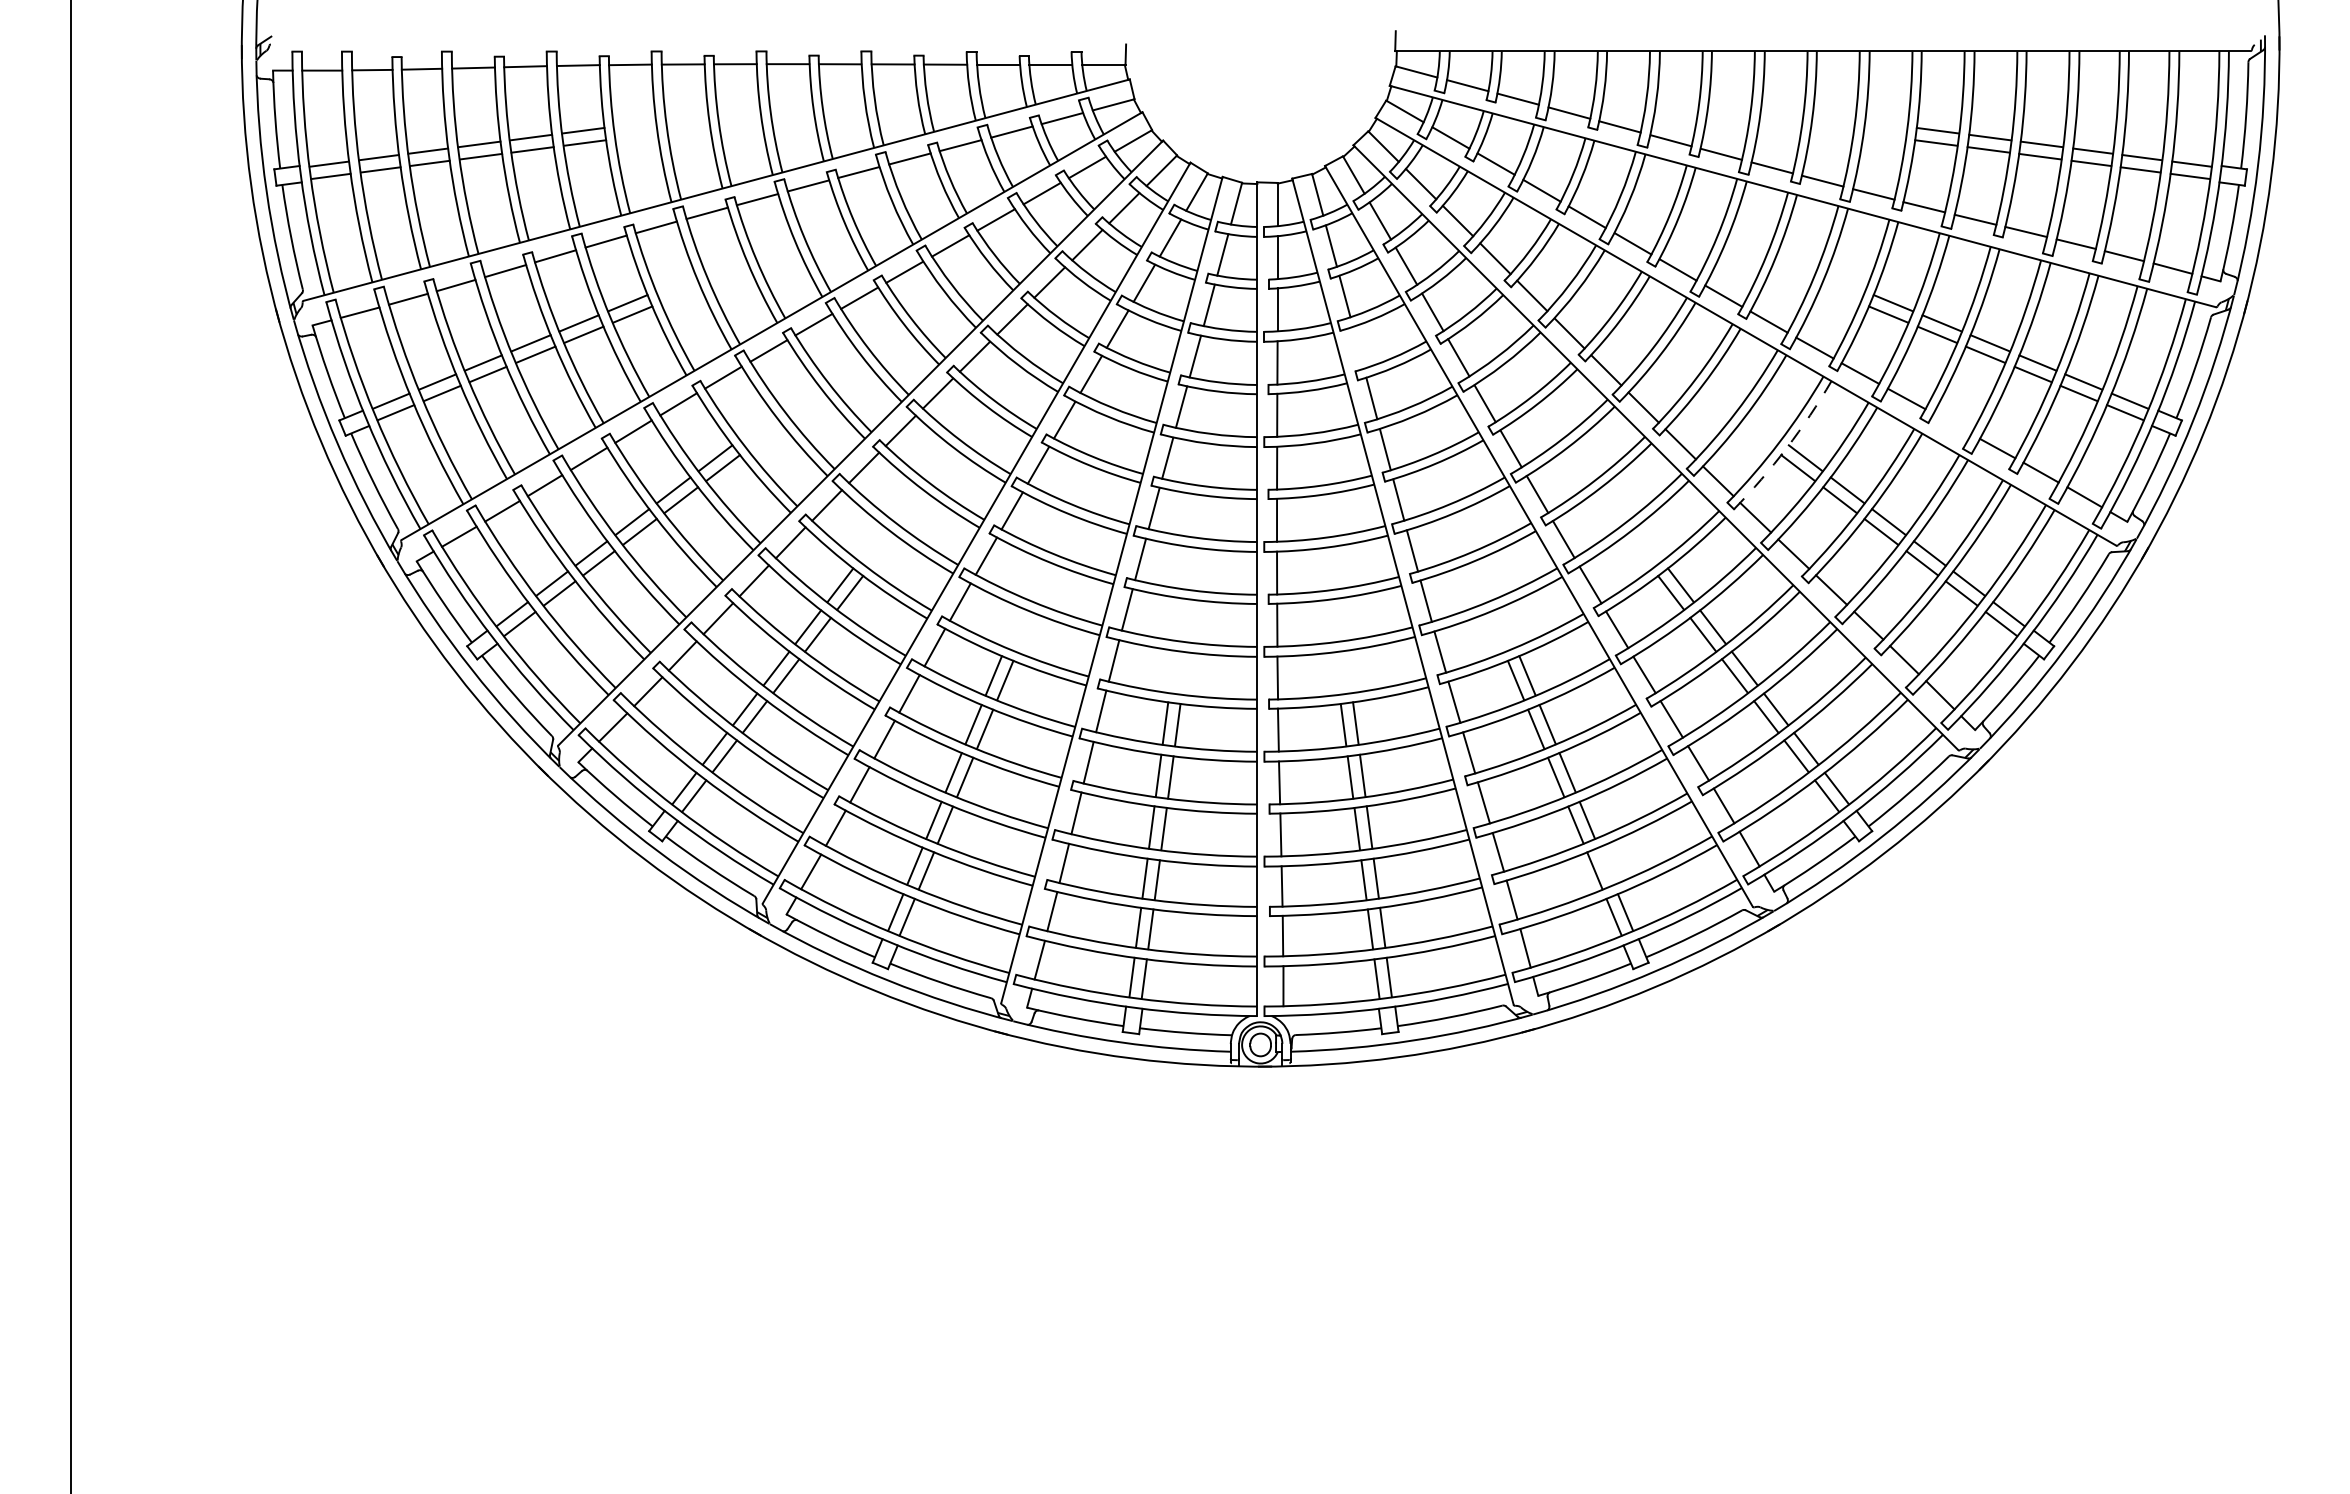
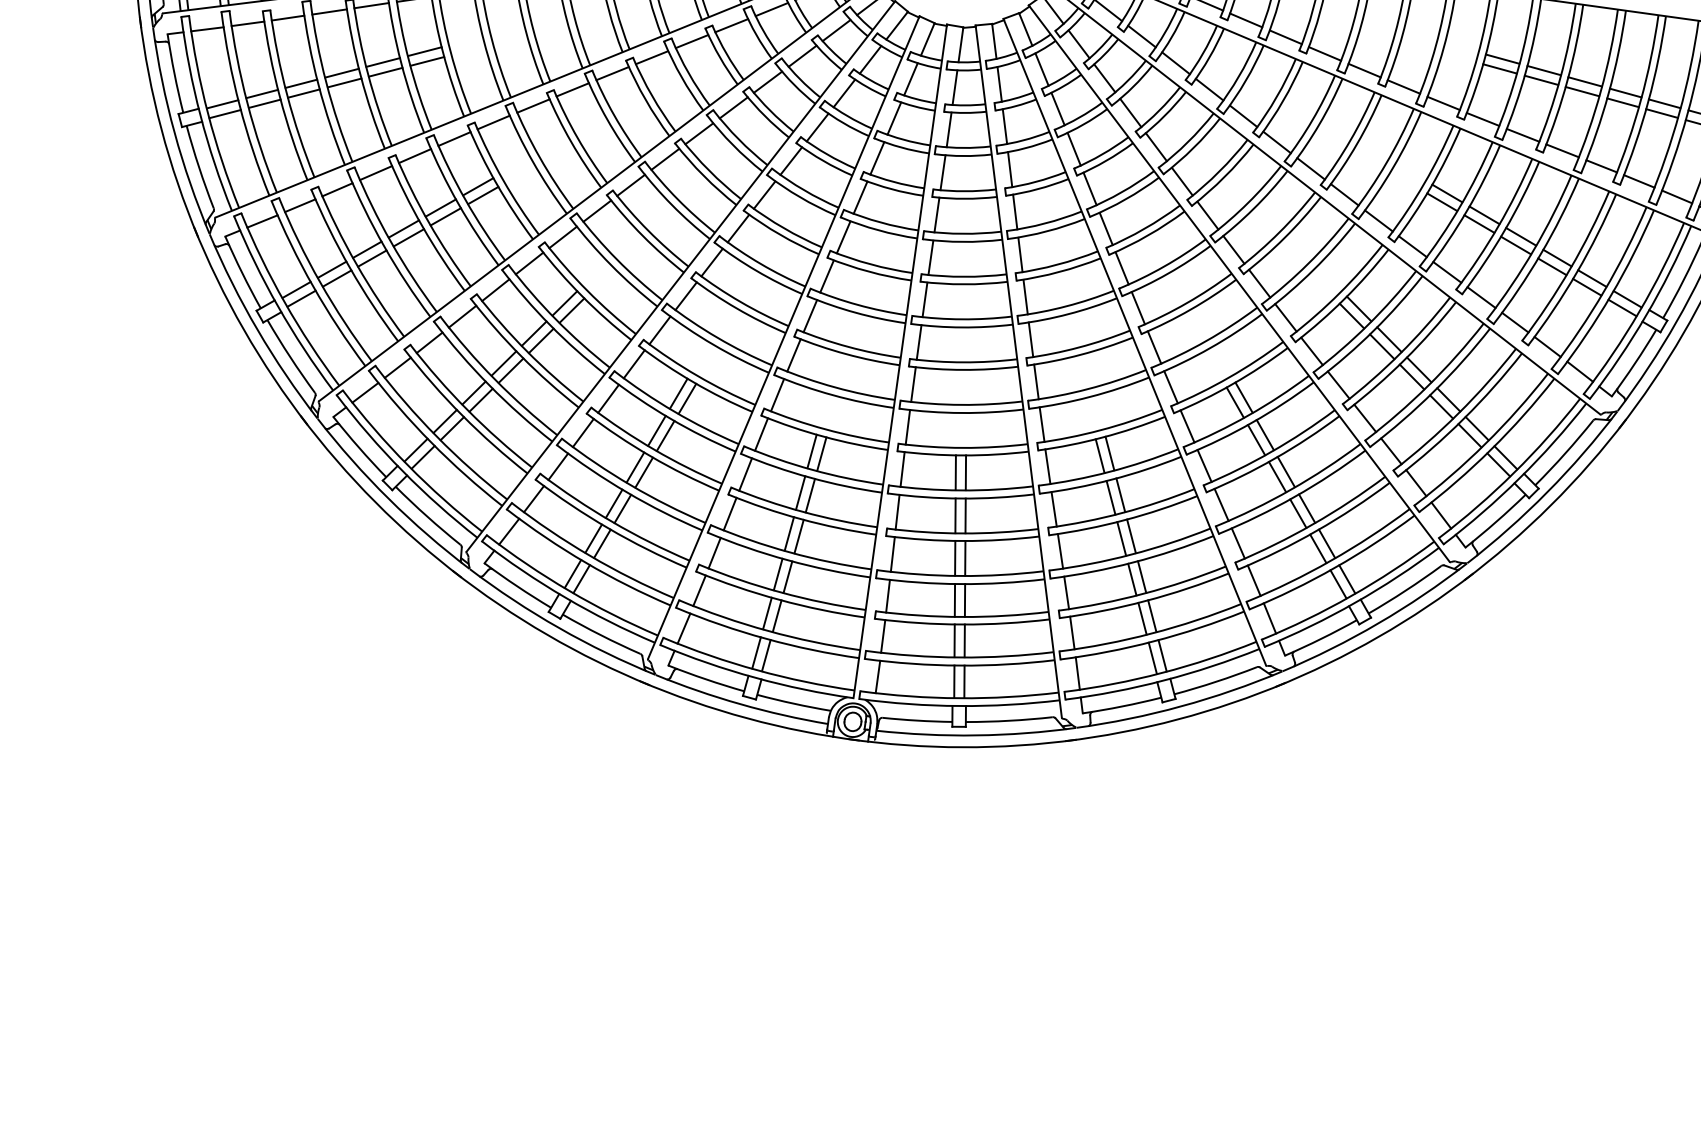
line: (1358, 347) -> (1010, 169), added
line: (1952, 423) -> (1481, 297), added
arc: (1786, 448) -> (1344, 298), dashed -> solid
line: (1606, 865) -> (1152, 615), added

